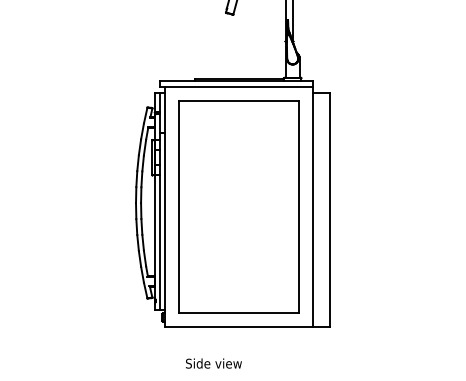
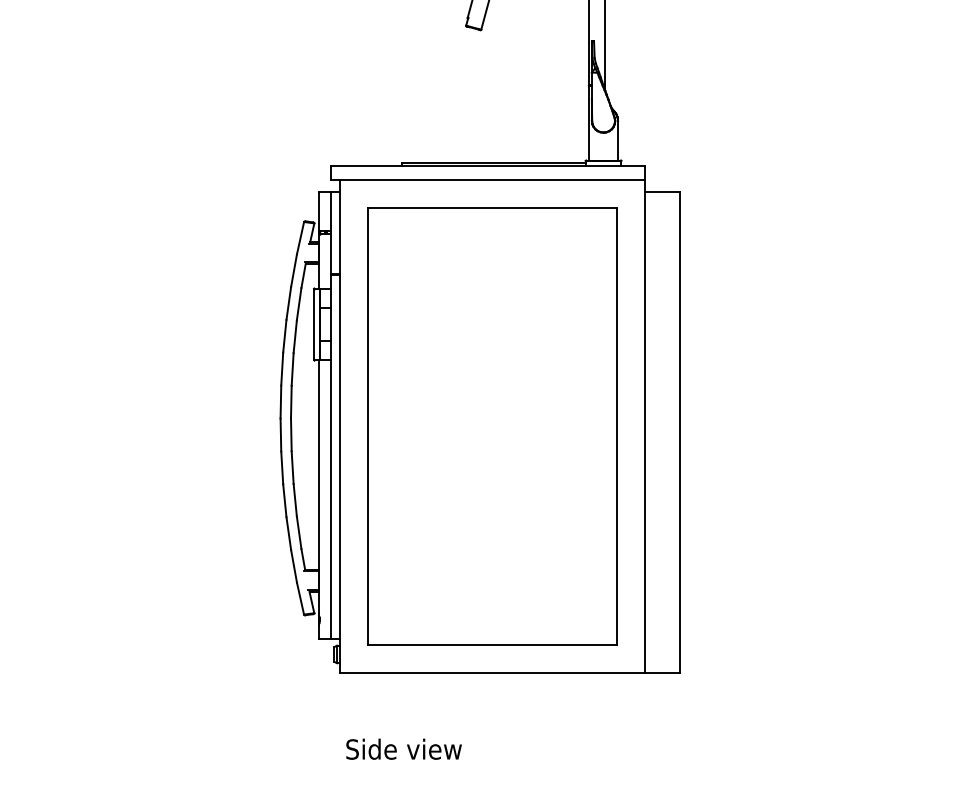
text: (213, 363) -> (403, 749), moved

